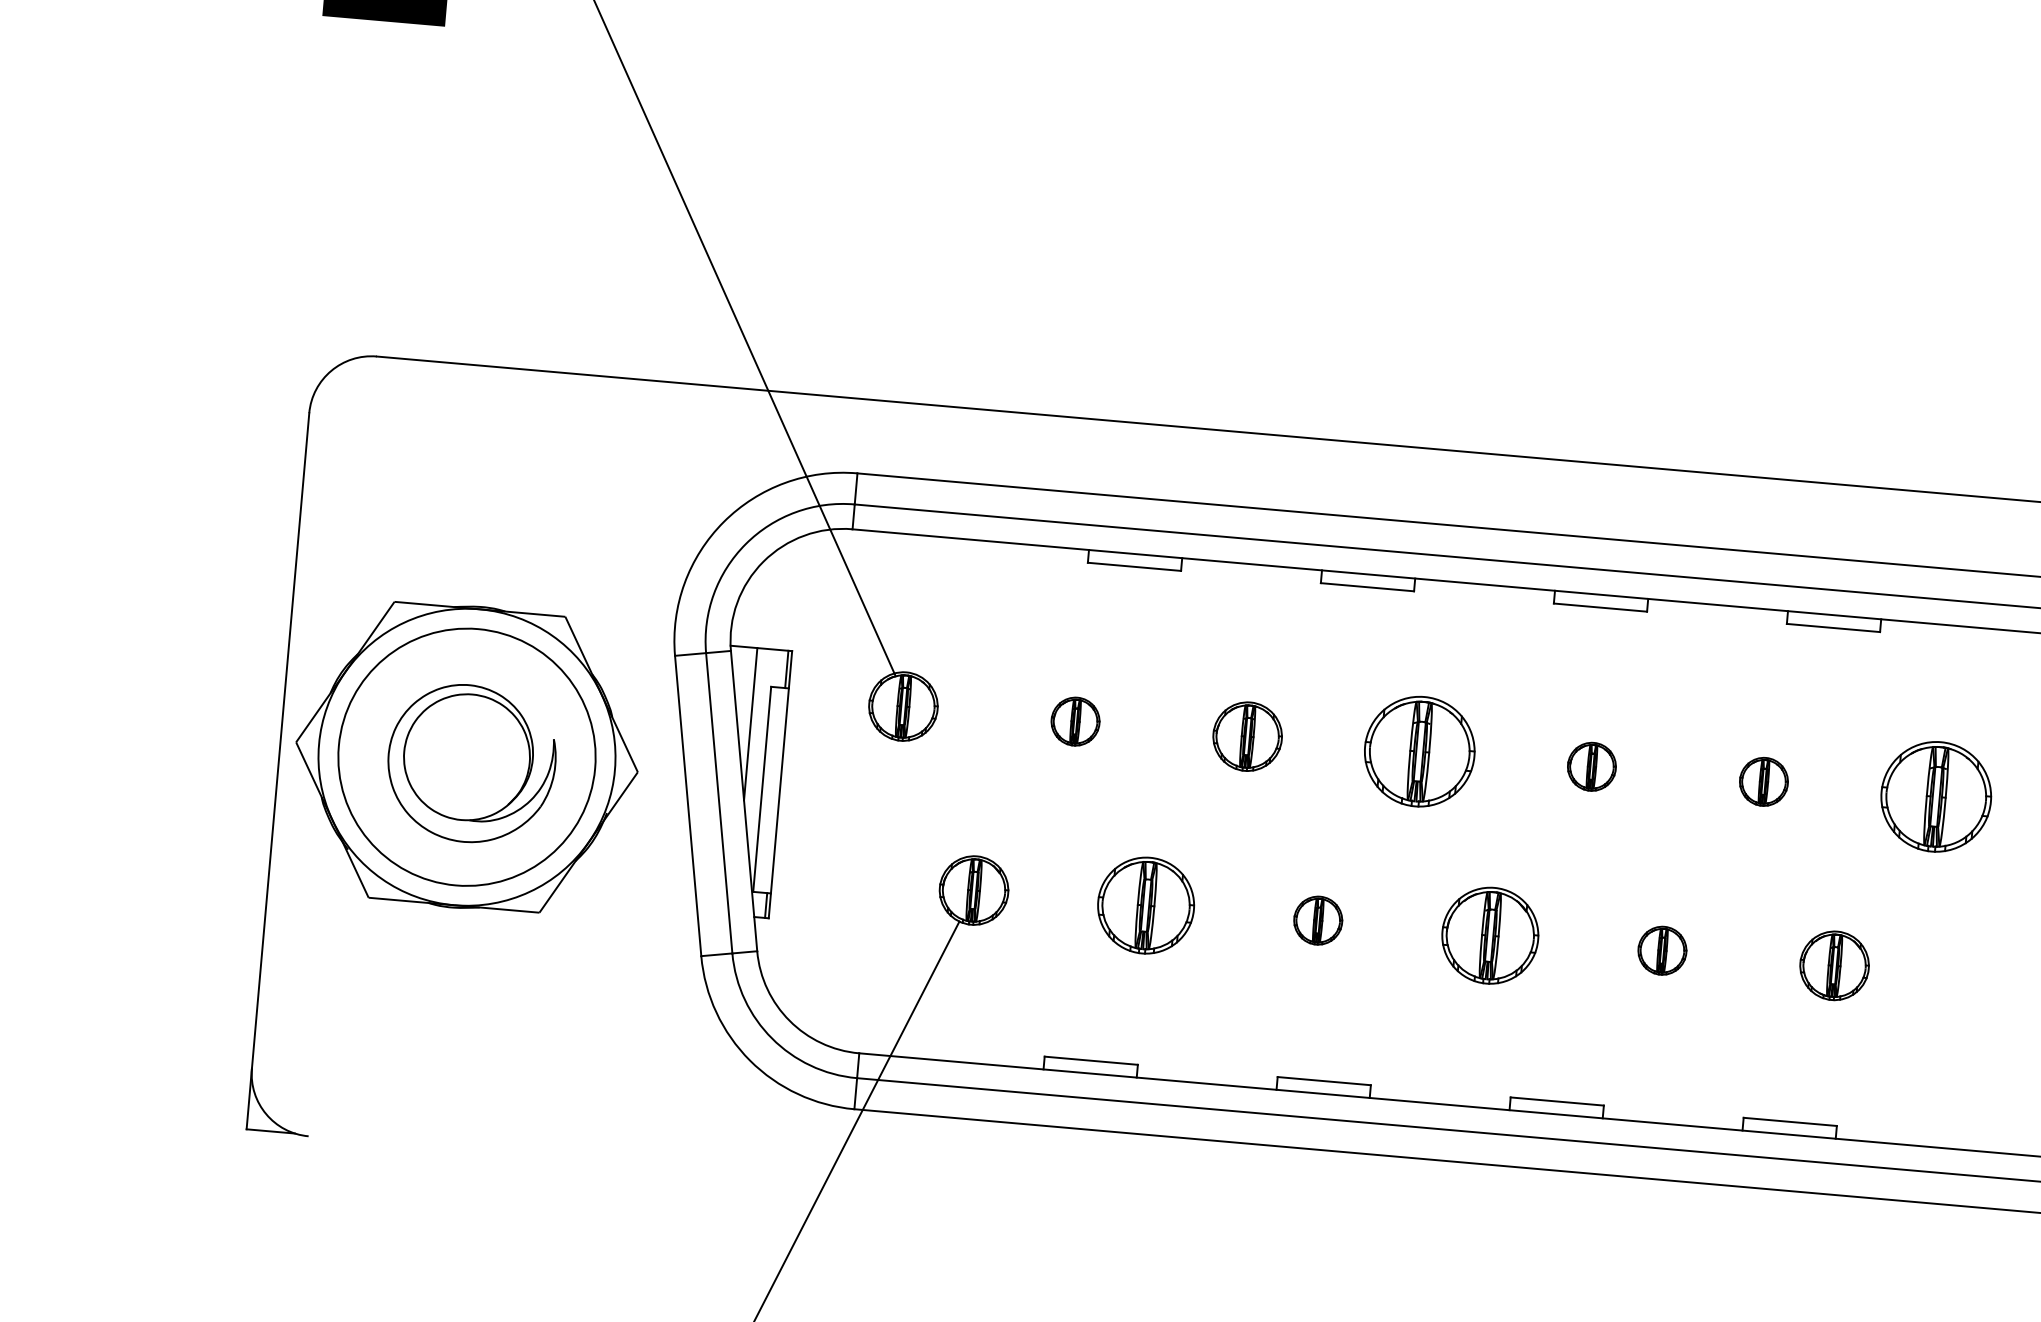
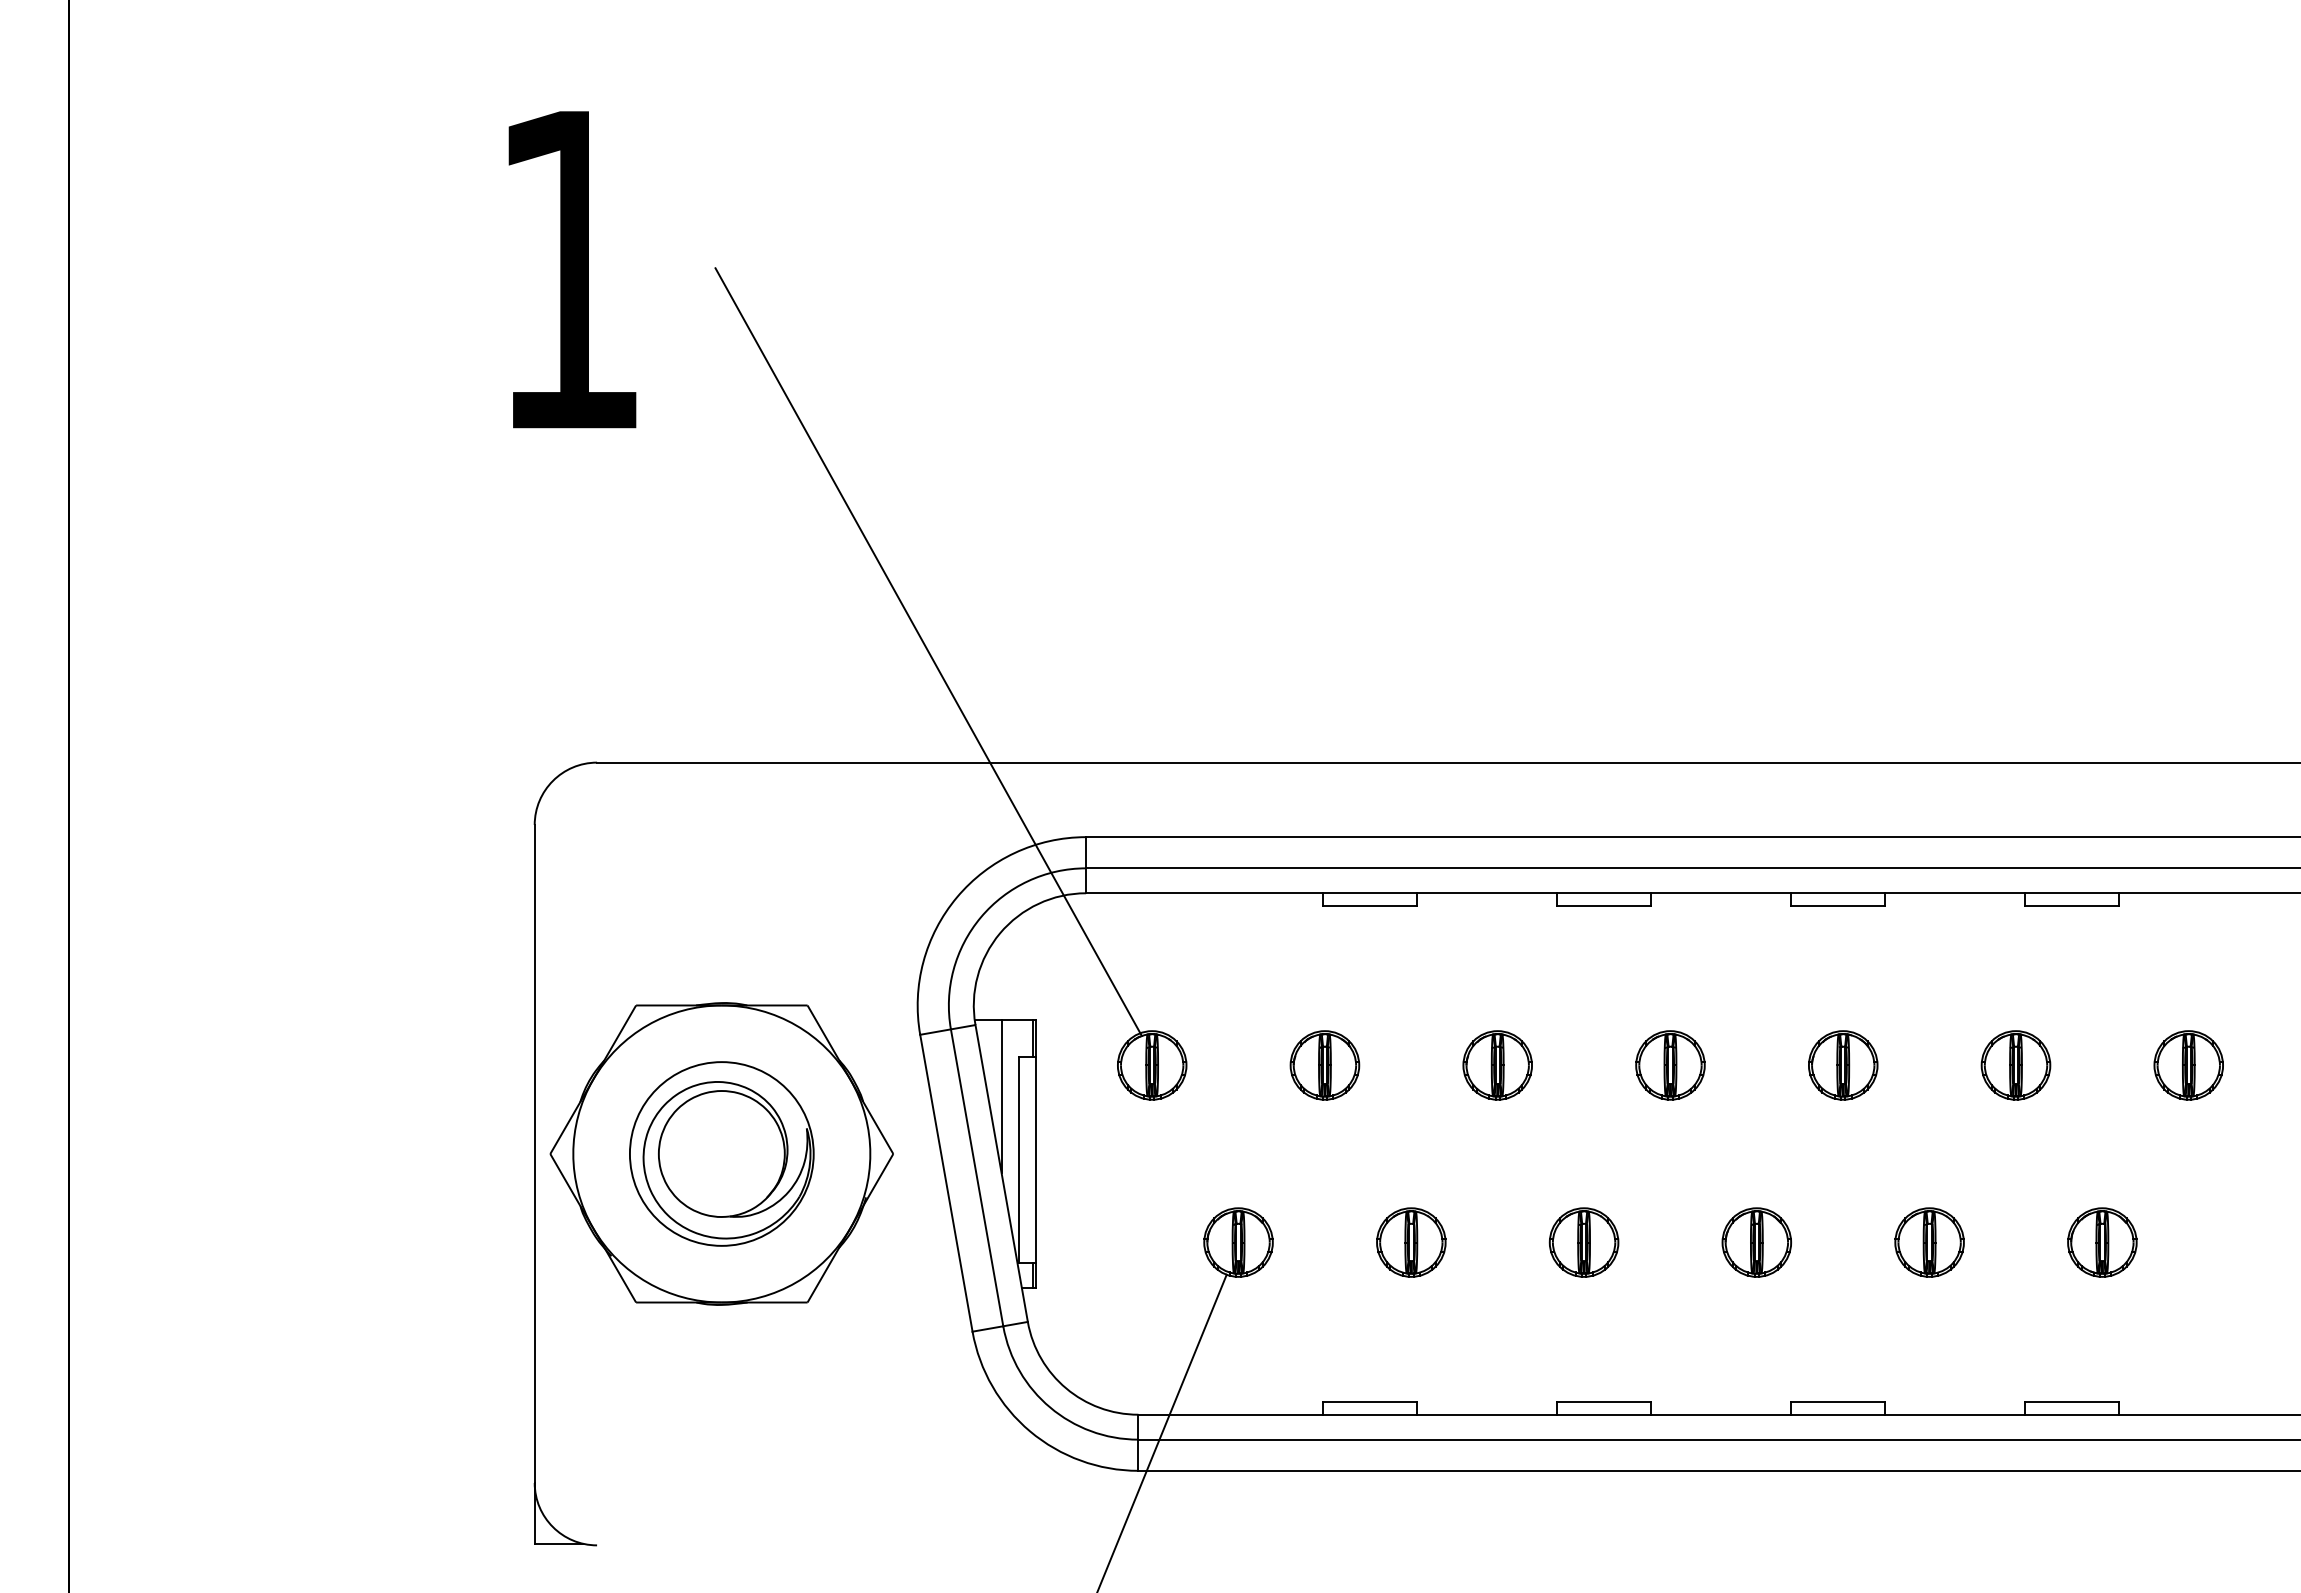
part: (1075, 721) -> (1324, 1065), size x1.43
part: (1419, 751) -> (1670, 1065), size x0.62
circle: (466, 756) -> (721, 1153), size x0.71
part: (1592, 766) -> (1843, 1065), size x1.43
part: (1763, 781) -> (2015, 1065), size x1.43
part: (1935, 796) -> (2188, 1065), size x0.62
part: (1146, 905) -> (1411, 1242), size x0.71
part: (1317, 920) -> (1583, 1242), size x1.43
part: (1490, 935) -> (1756, 1242), size x0.71
part: (1662, 950) -> (1929, 1242), size x1.43

